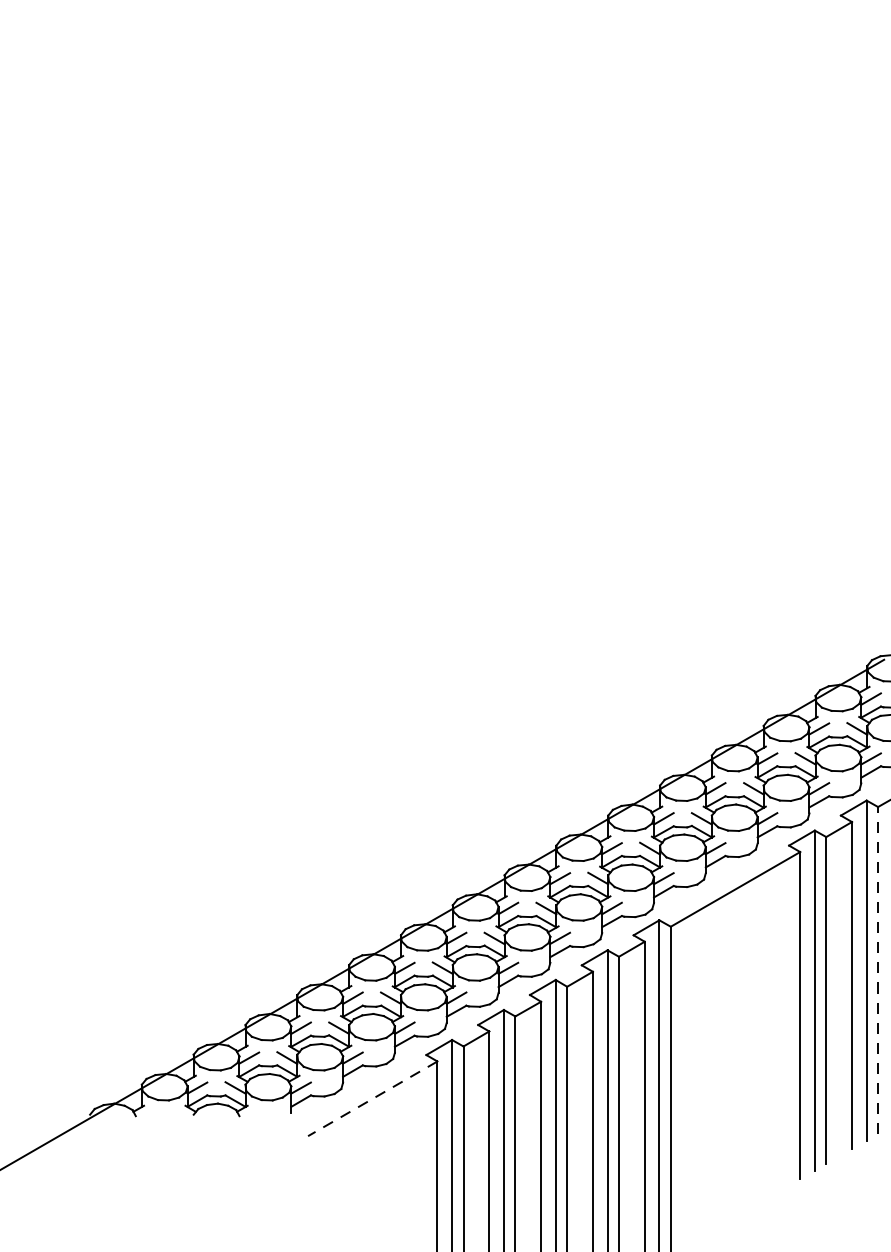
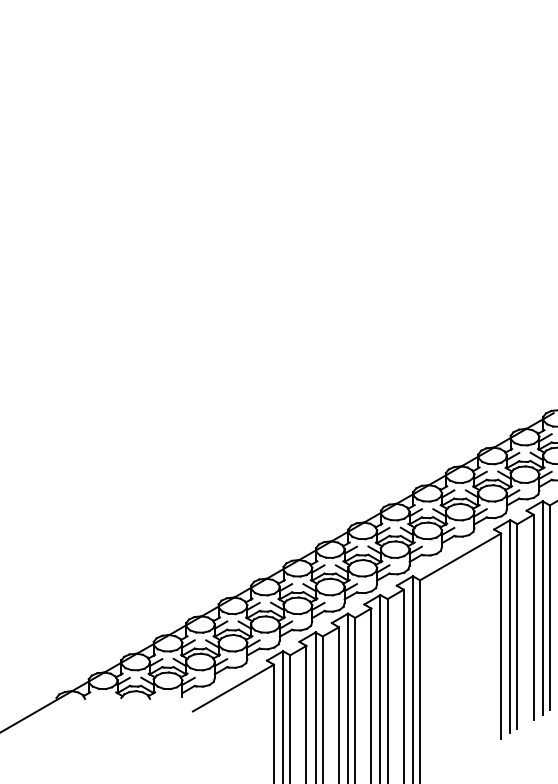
line: (877, 970) -> (549, 607), dashed -> solid
line: (372, 1099) -> (233, 688), dashed -> solid

